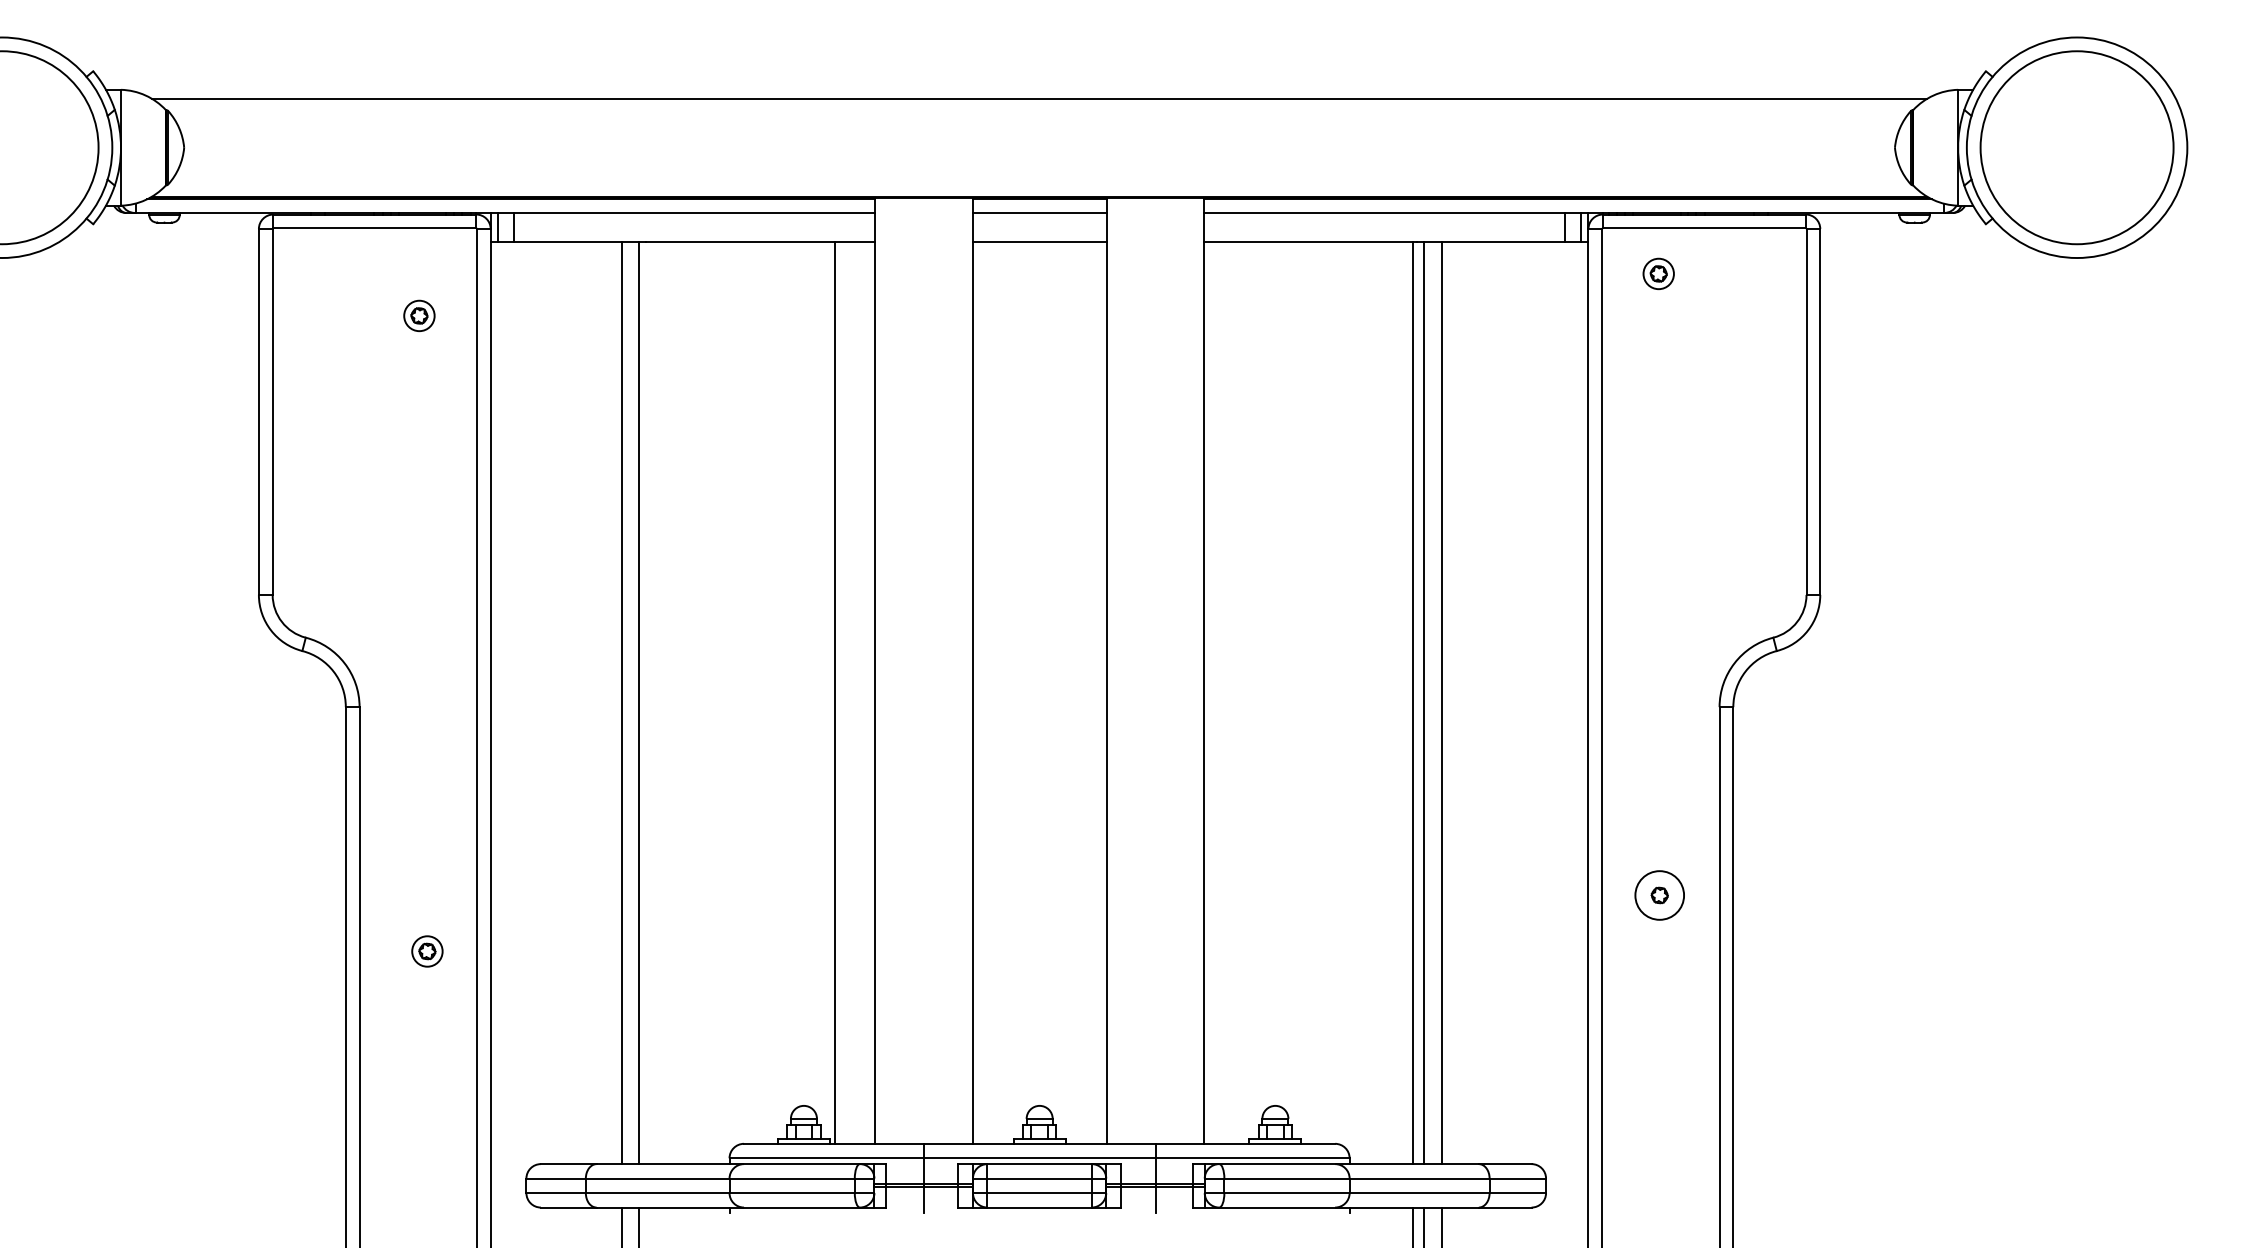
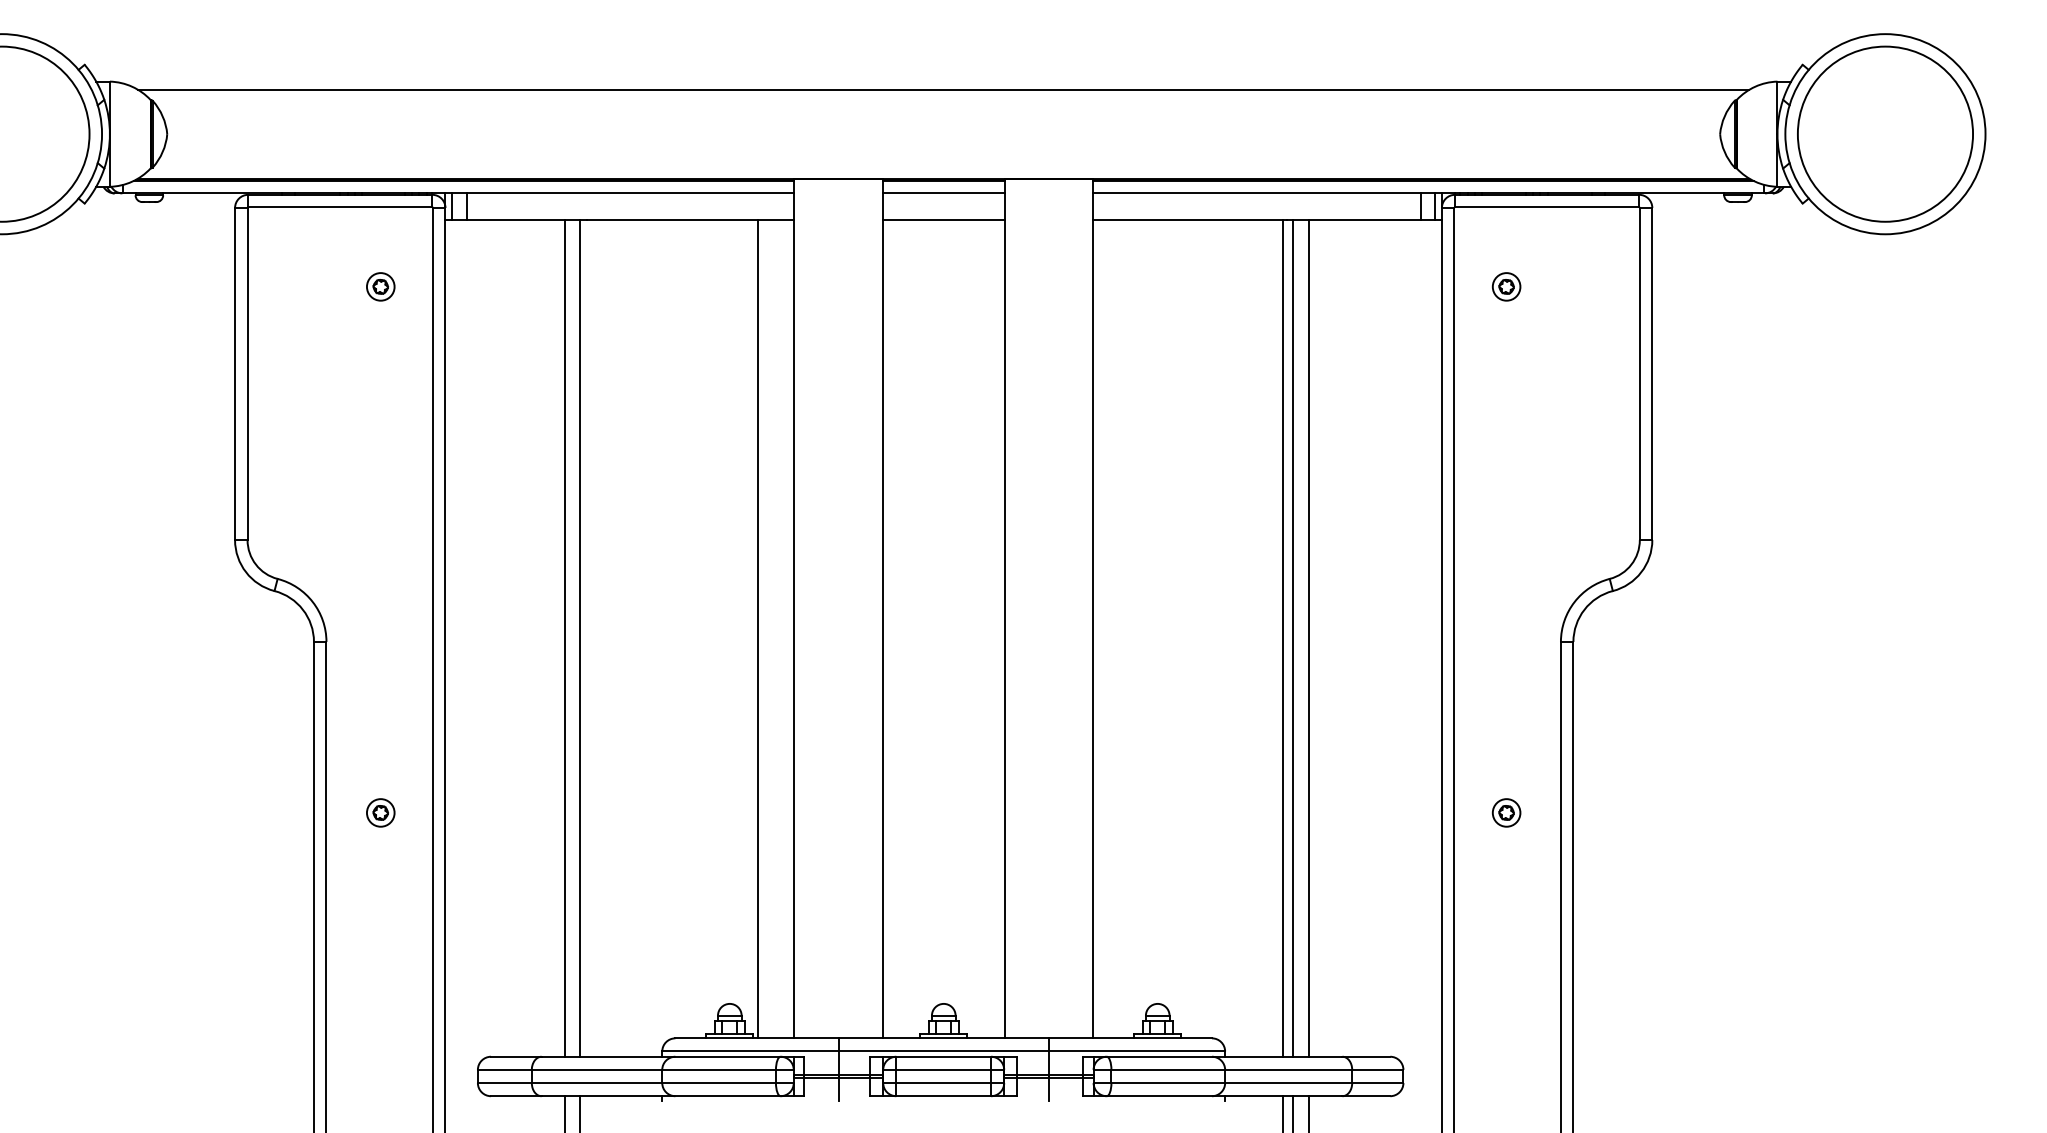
part: (1658, 273) -> (1506, 286), moved
circle: (1659, 895) -> (1506, 812), size x0.62
part: (427, 951) -> (380, 812), moved

